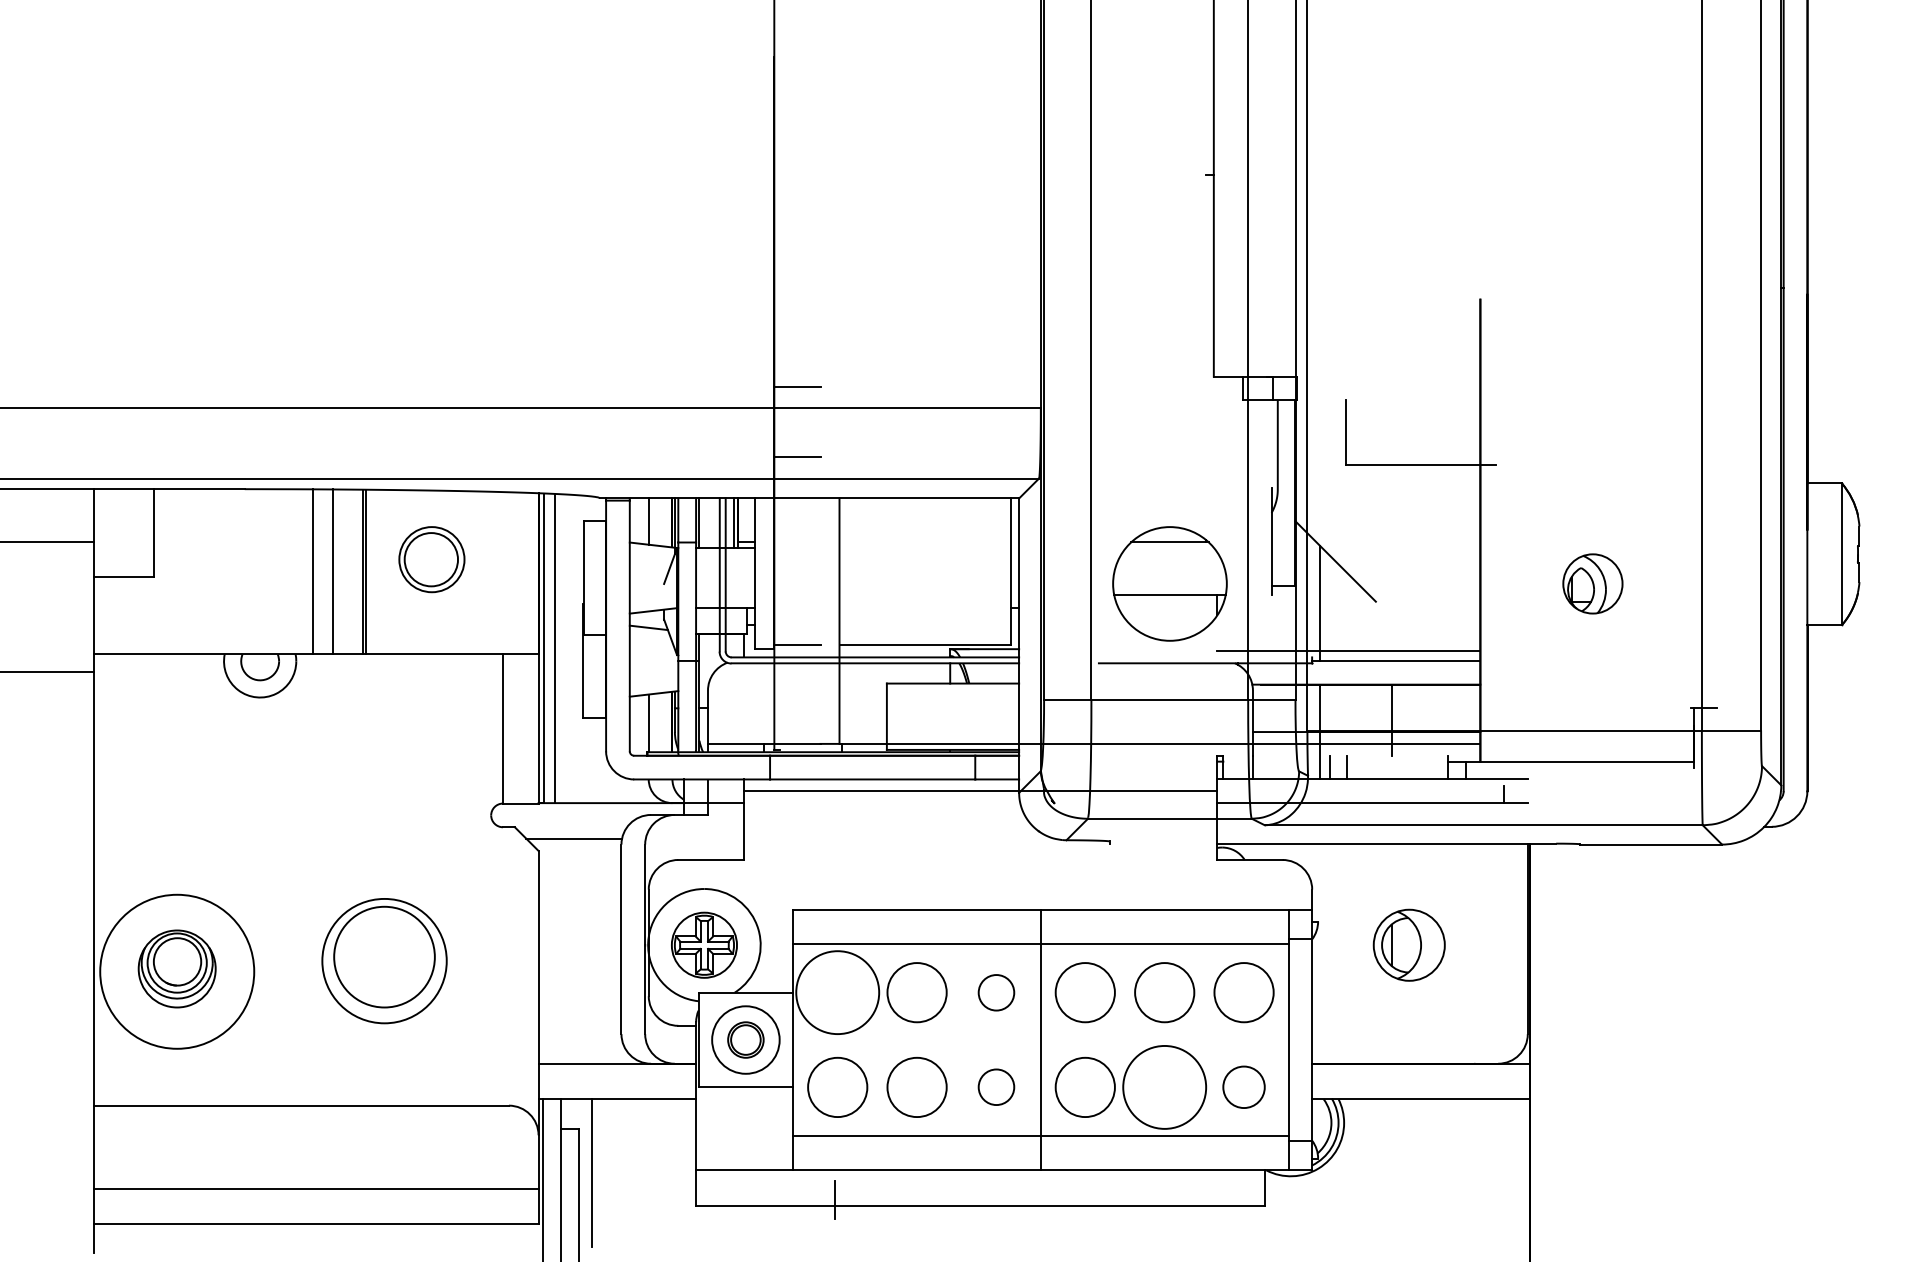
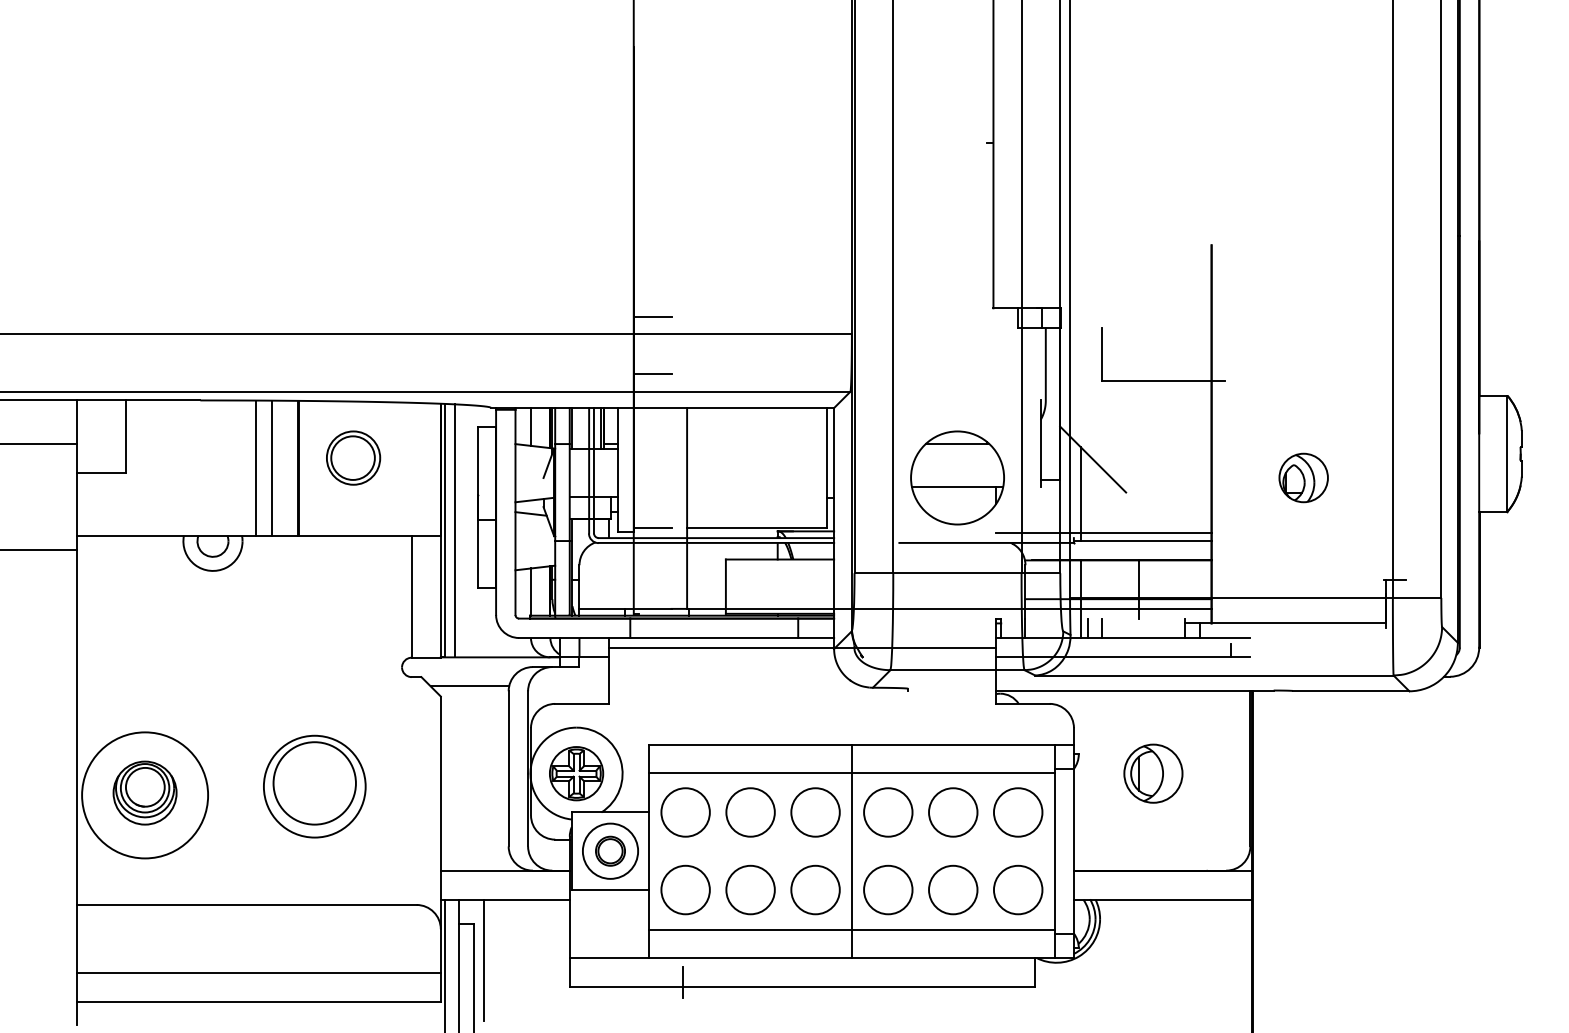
circle: (837, 992) -> (685, 812), size x0.71
circle: (996, 992) -> (815, 812), size x1.67
circle: (996, 1086) -> (815, 889), size x1.67
circle: (1243, 1086) -> (1017, 889), size x1.43
circle: (1164, 1087) -> (953, 890), size x0.71

